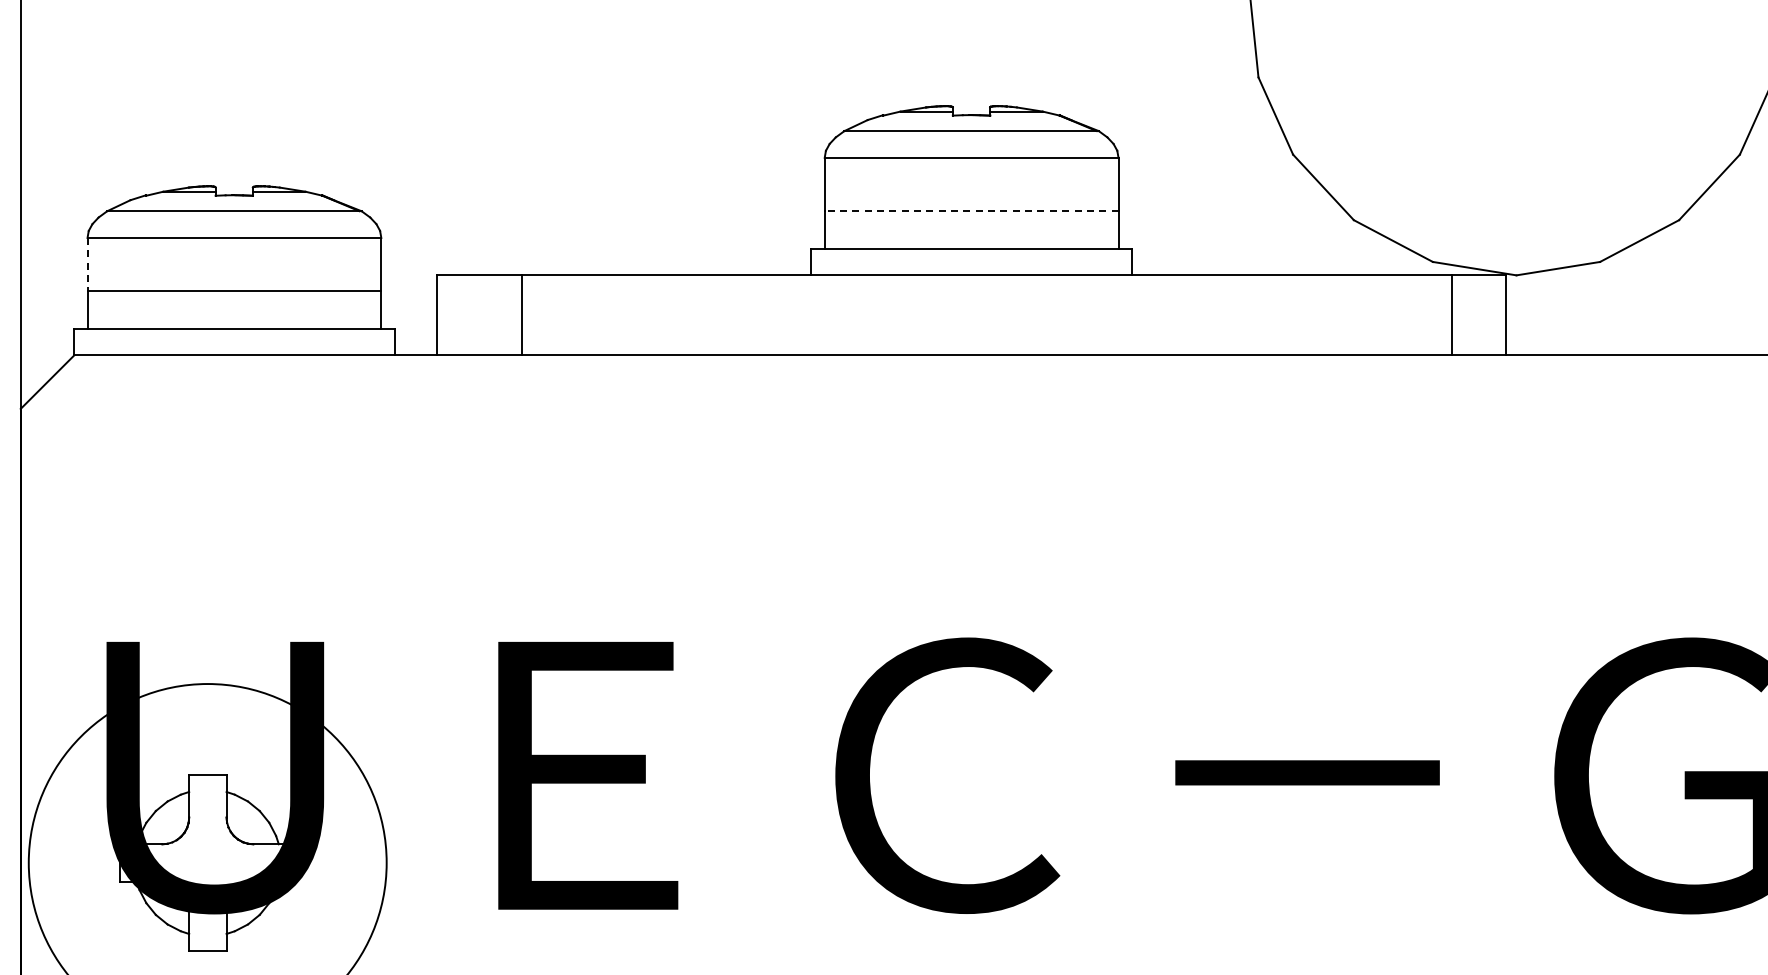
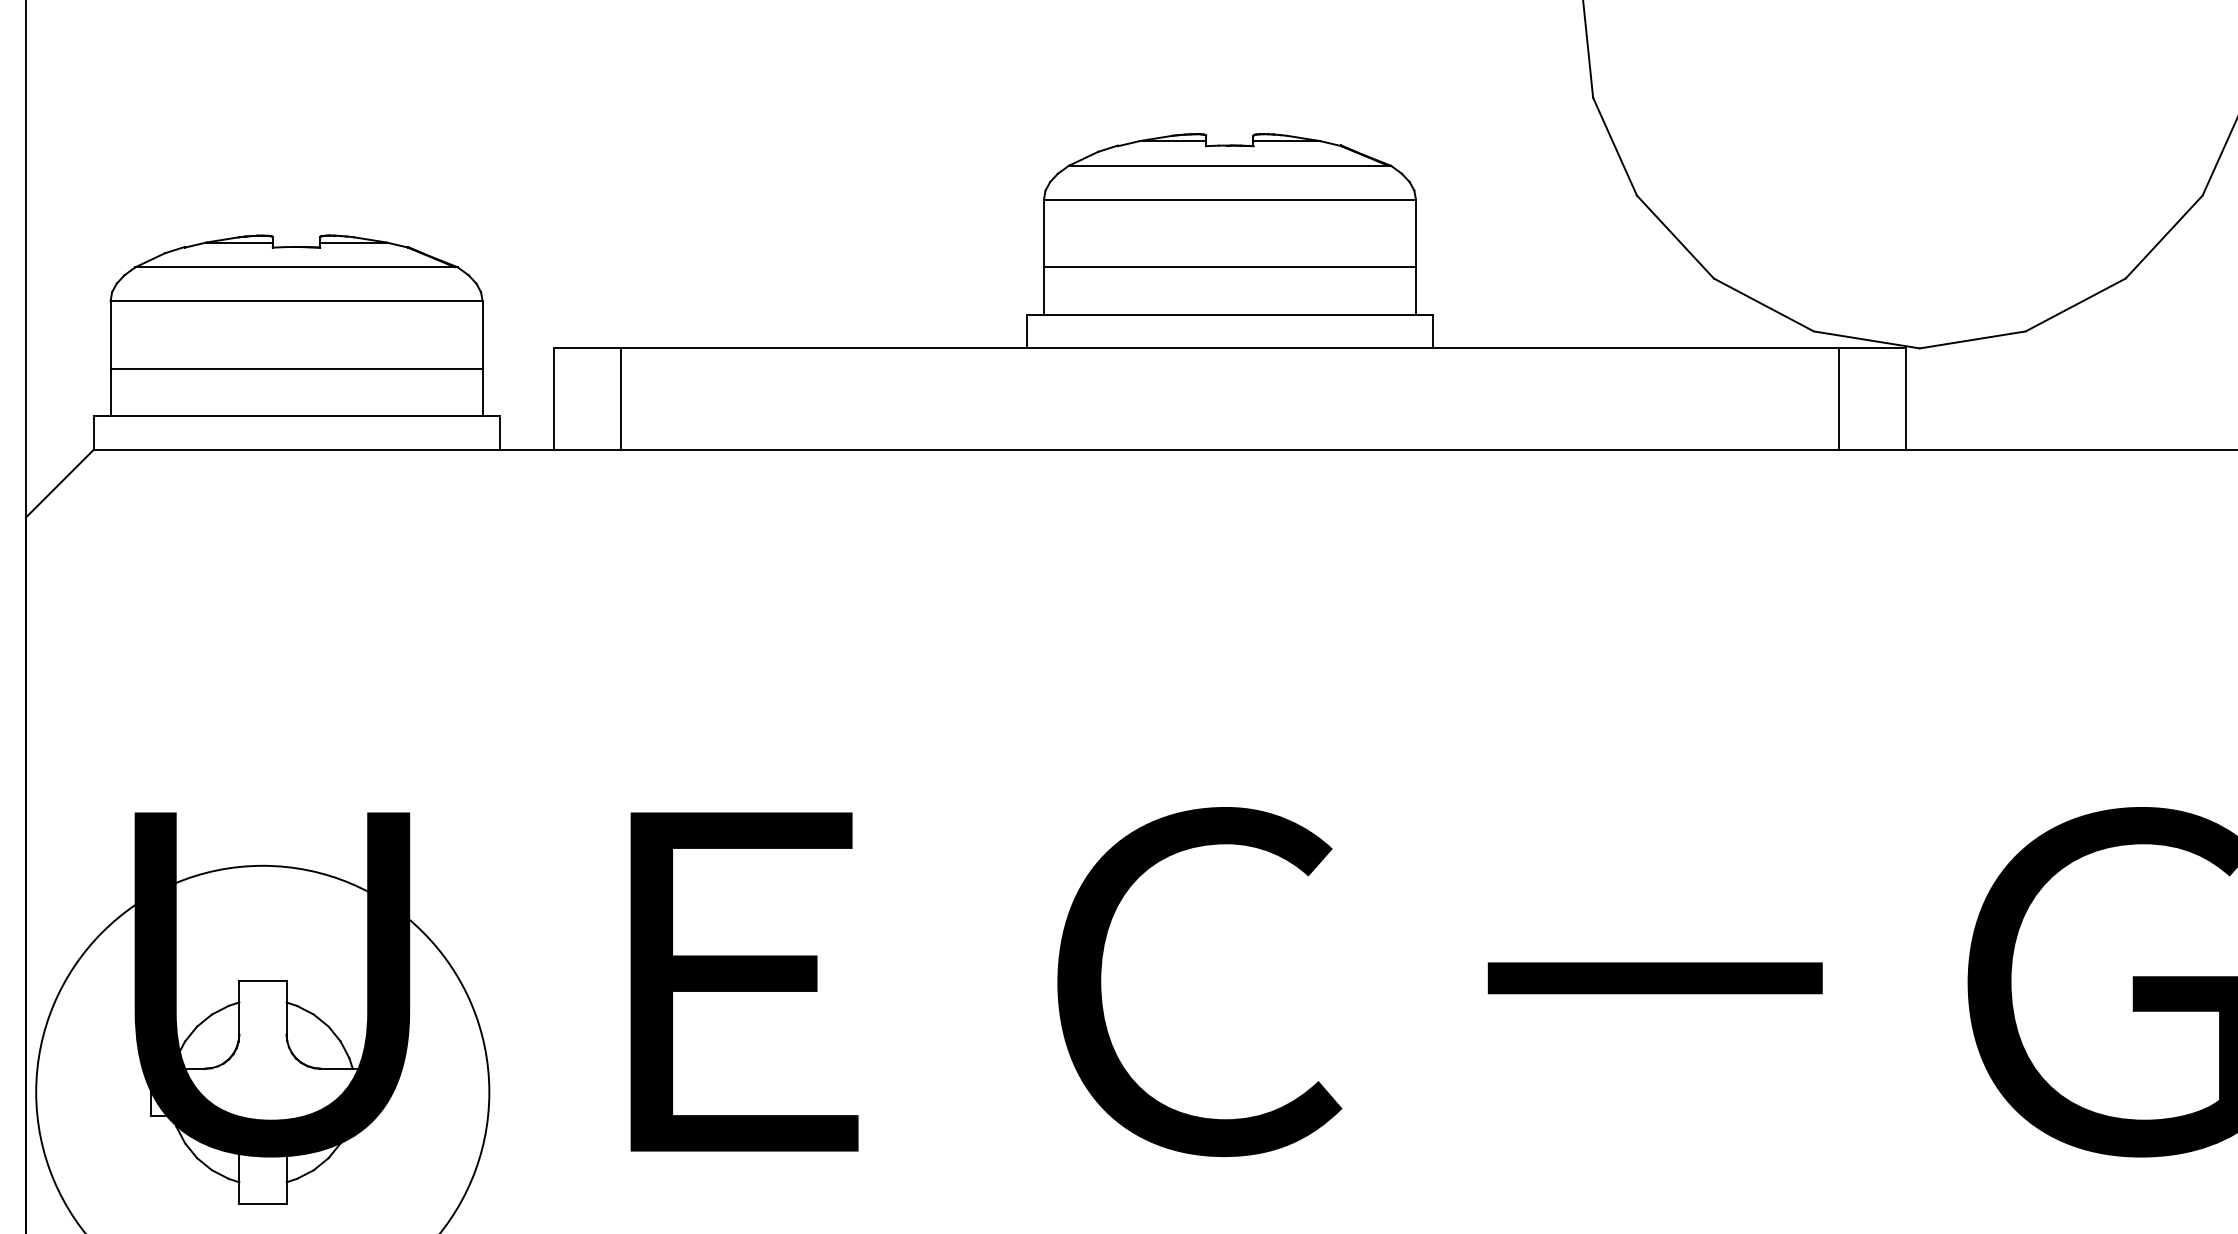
line: (971, 211) -> (1229, 267), dashed -> solid
line: (87, 264) -> (110, 334), dashed -> solid
line: (521, 315) -> (620, 399), moved

